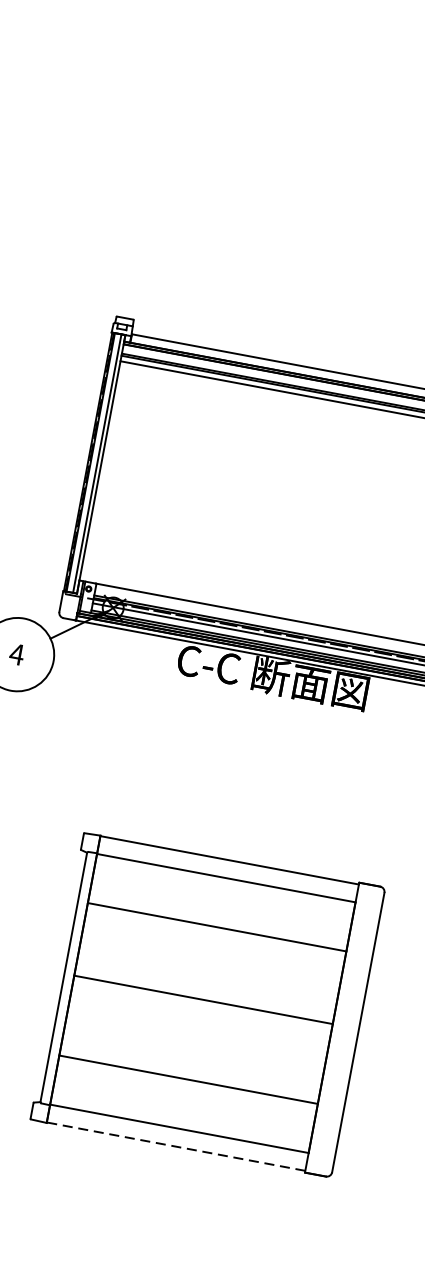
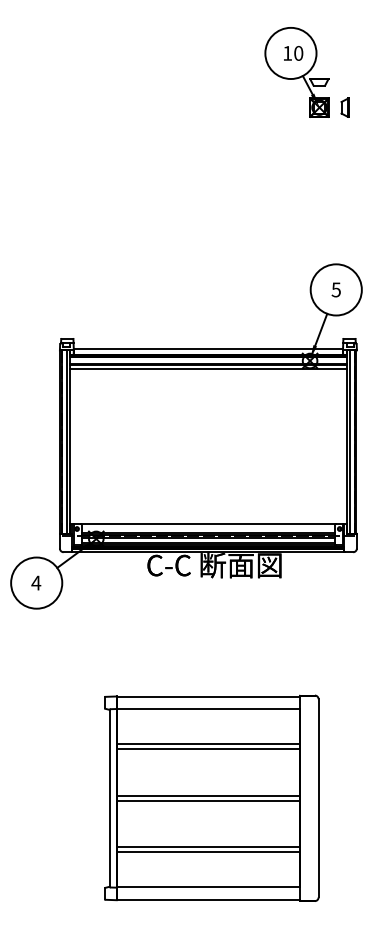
line: (215, 934) -> (208, 749), added
line: (202, 1006) -> (208, 800), added
line: (190, 1072) -> (208, 847), added
line: (176, 1146) -> (208, 899), dashed -> solid

